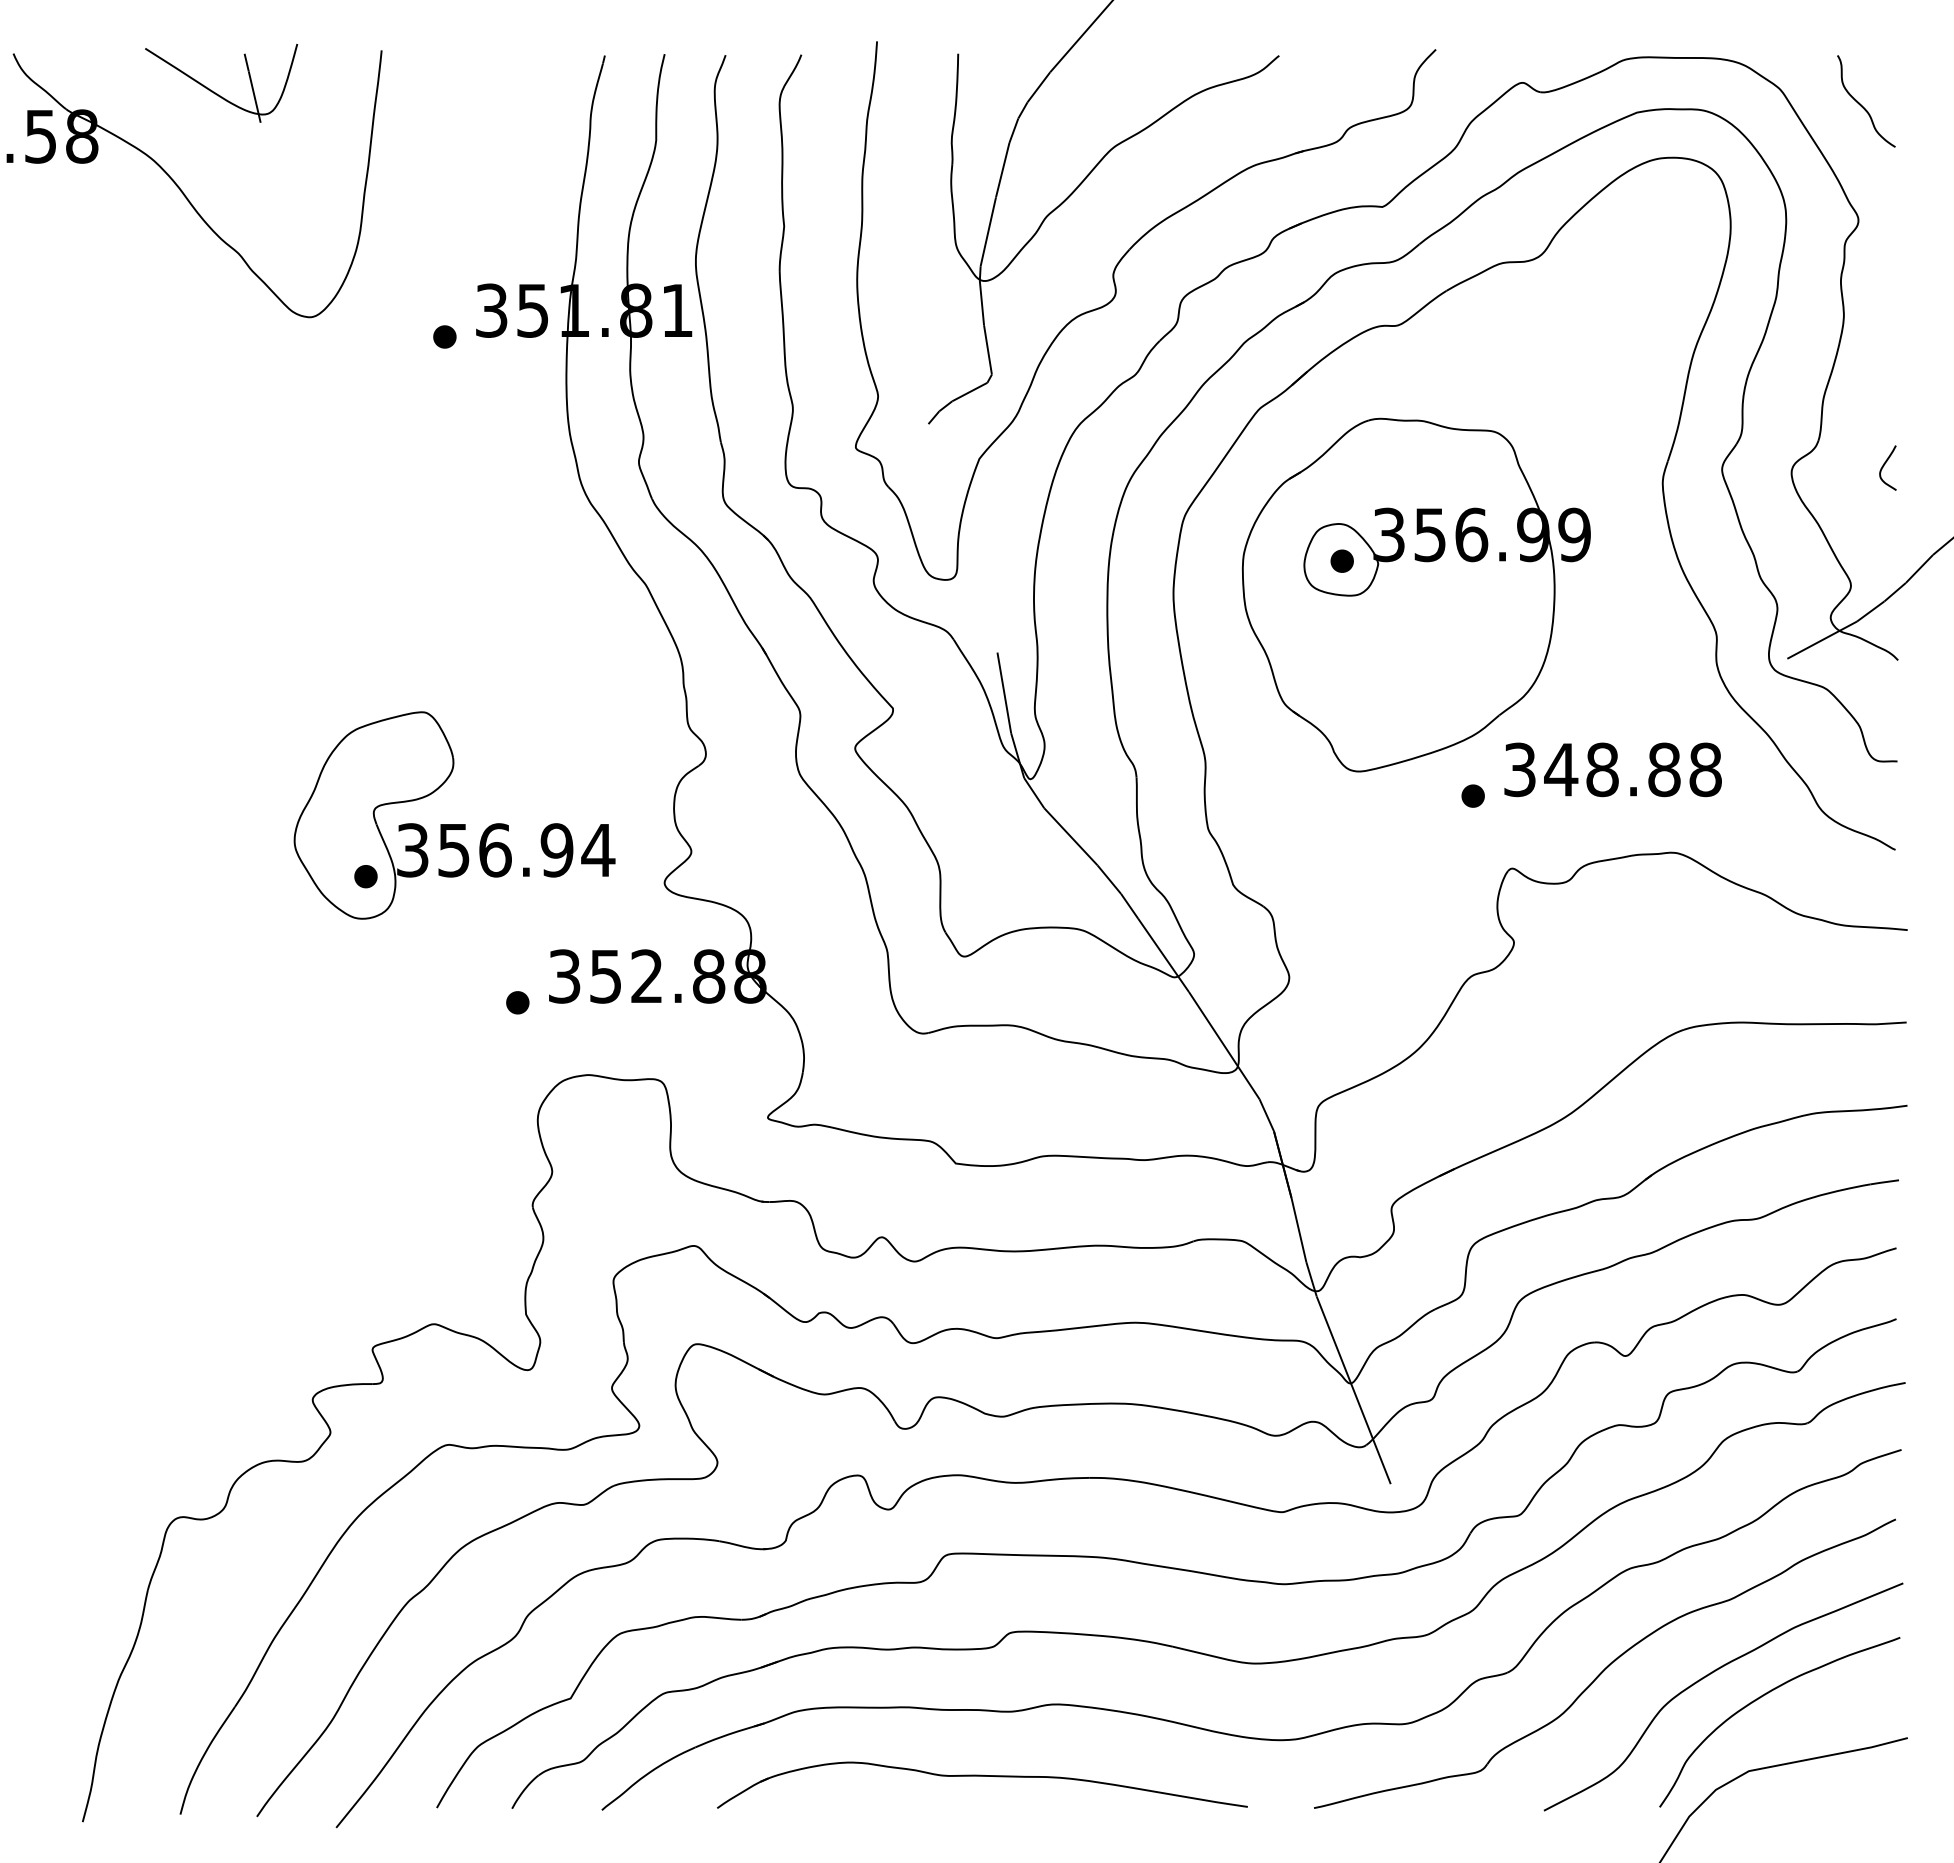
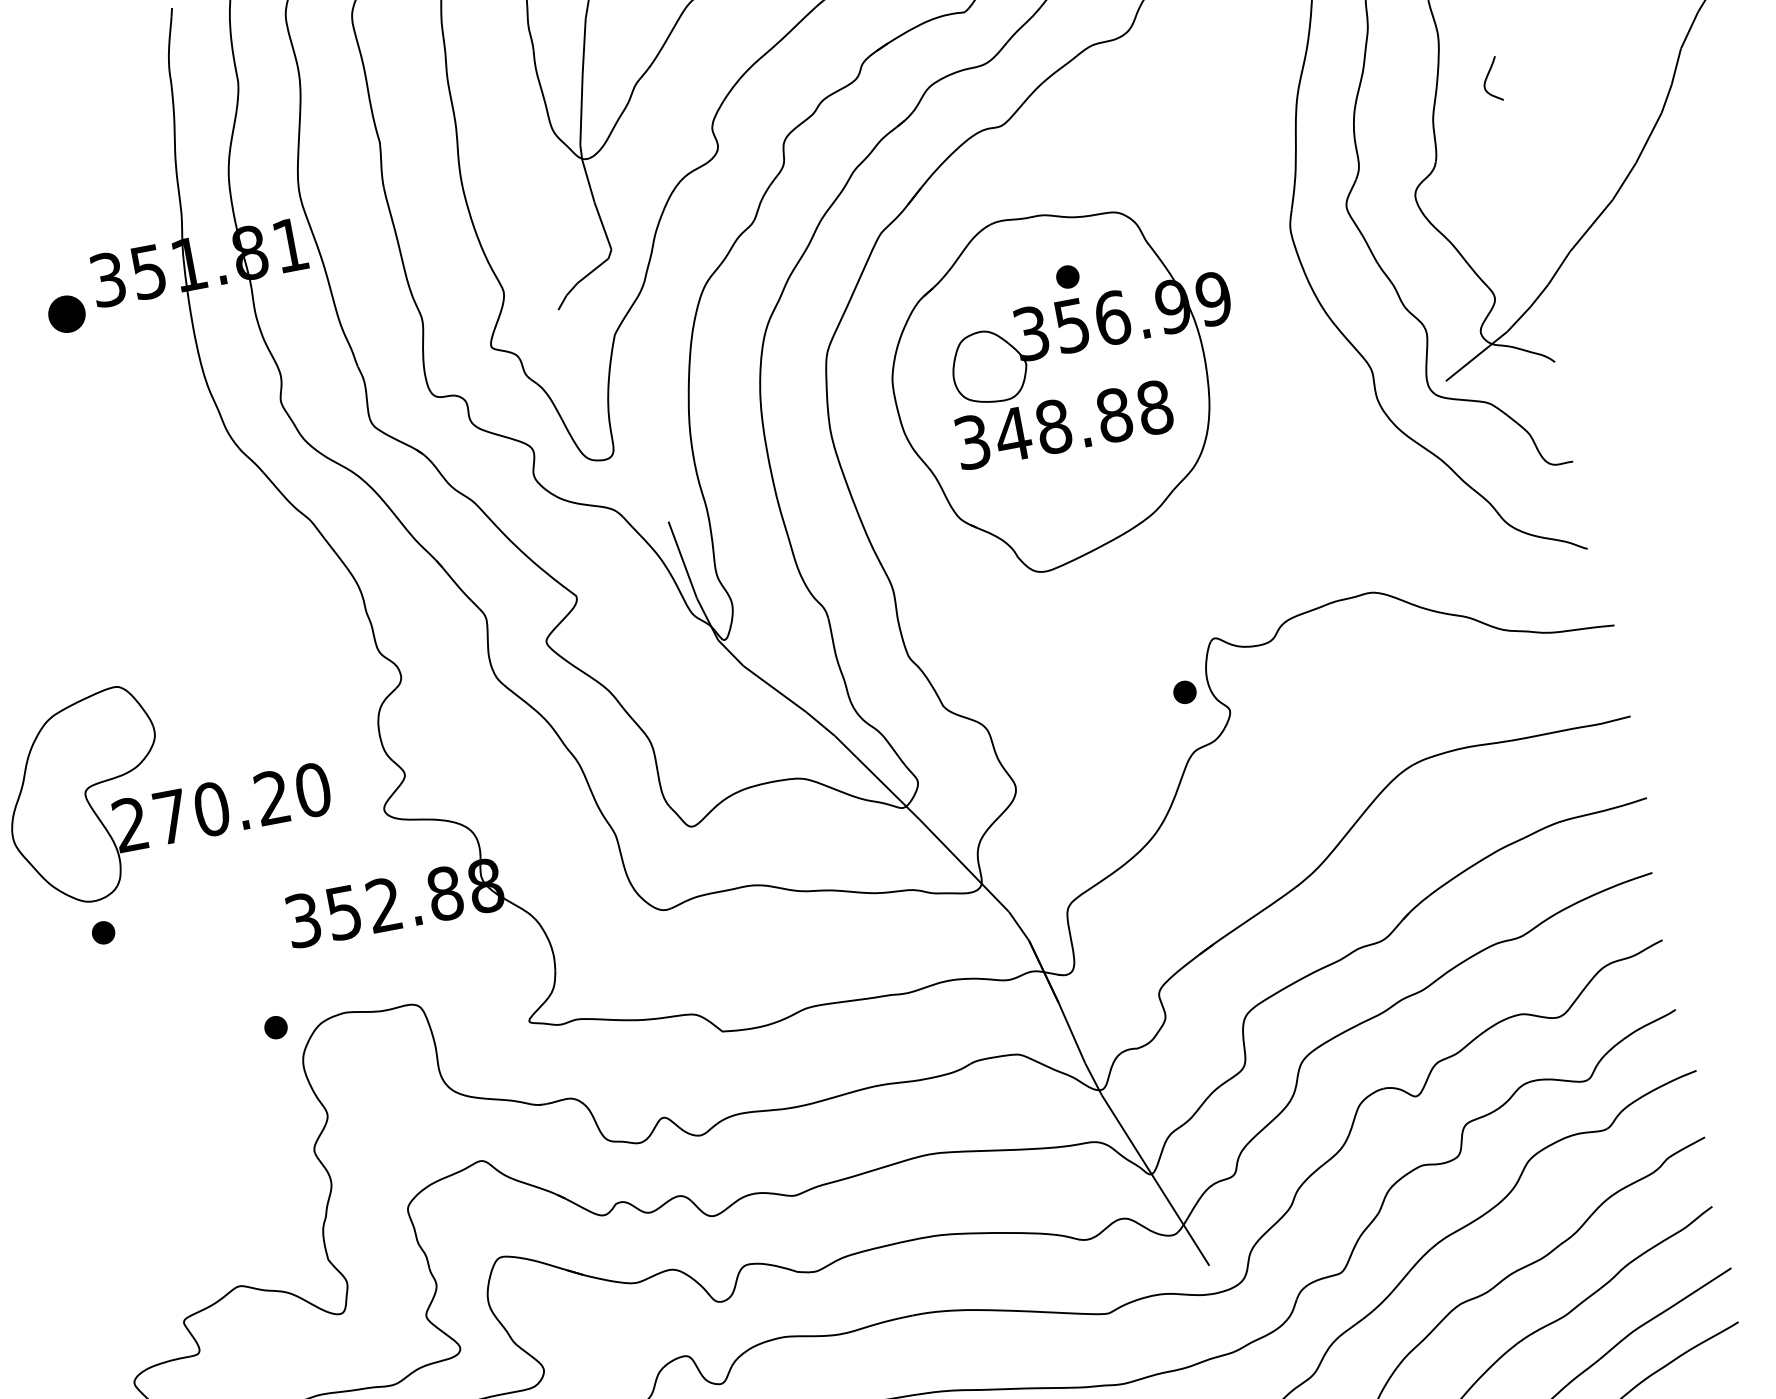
part: (444, 336) -> (66, 313), size x1.6
curve: (1885, 464) -> (1488, 76), moved
part: (1341, 560) -> (1066, 276), moved
text: (1612, 769) -> (1063, 424), moved
part: (1472, 795) -> (1184, 691), moved
text: (506, 850) -> (222, 807), 356.94 -> 270.20
part: (365, 876) -> (103, 932), moved
part: (517, 1002) -> (275, 1027), moved

